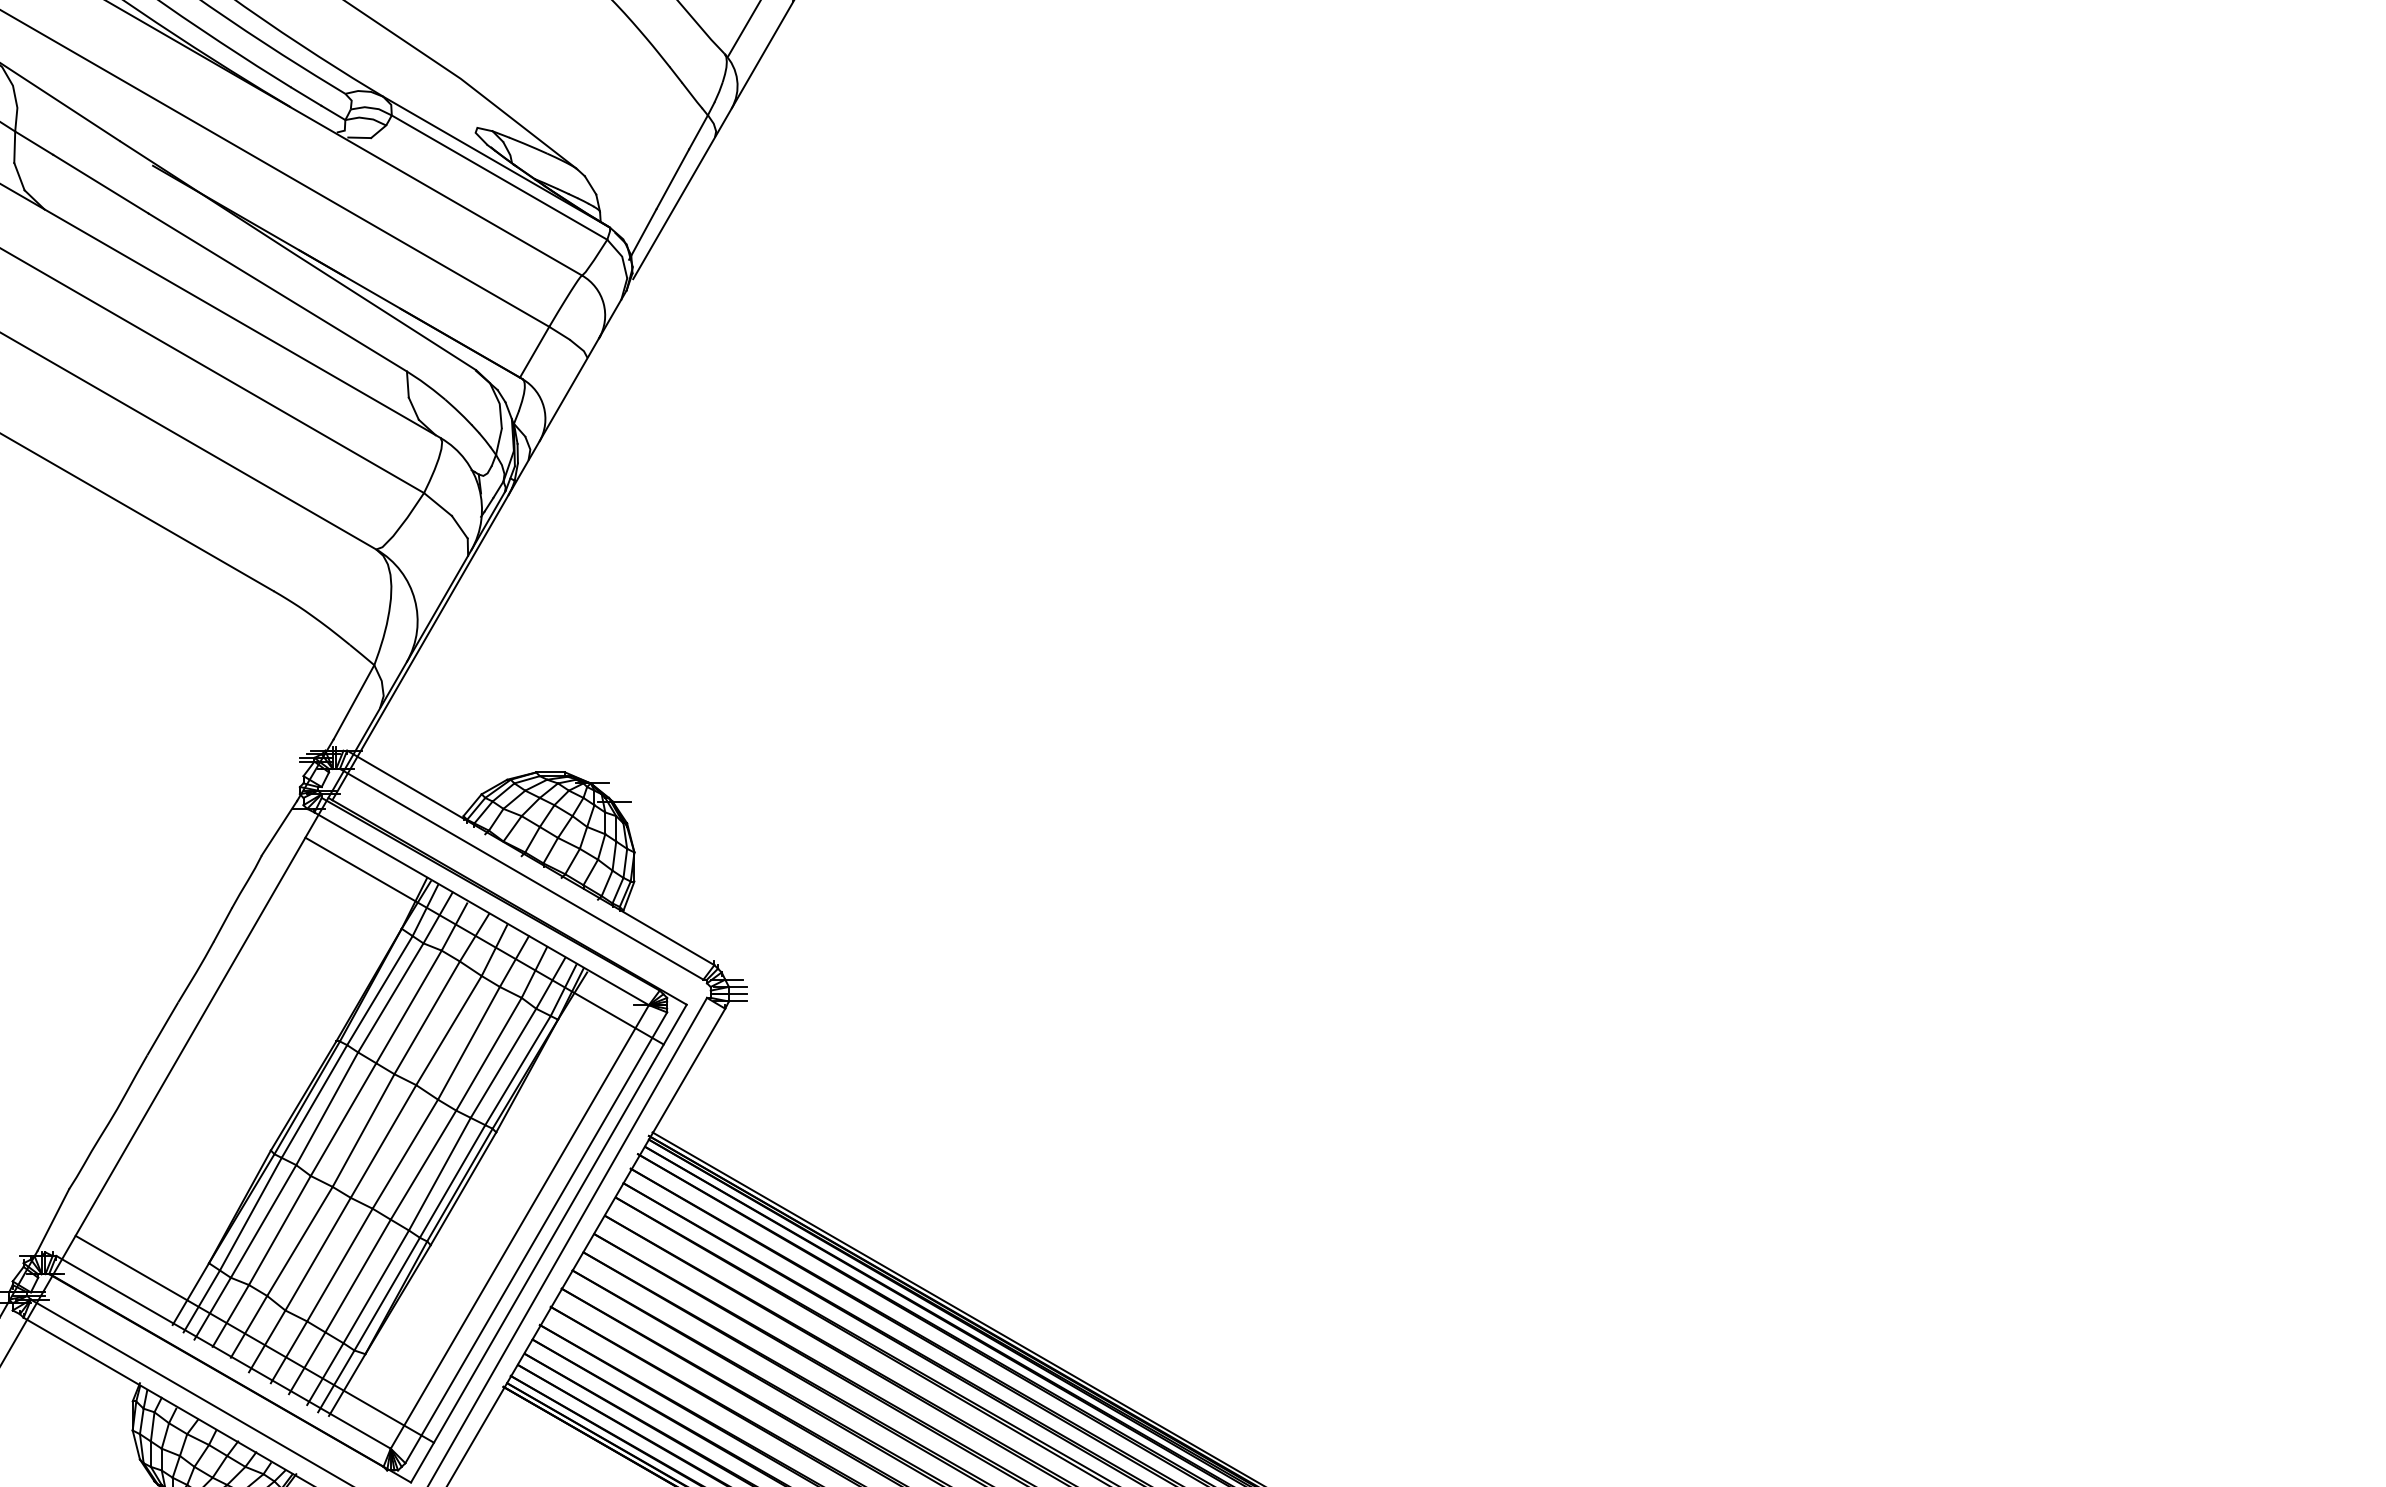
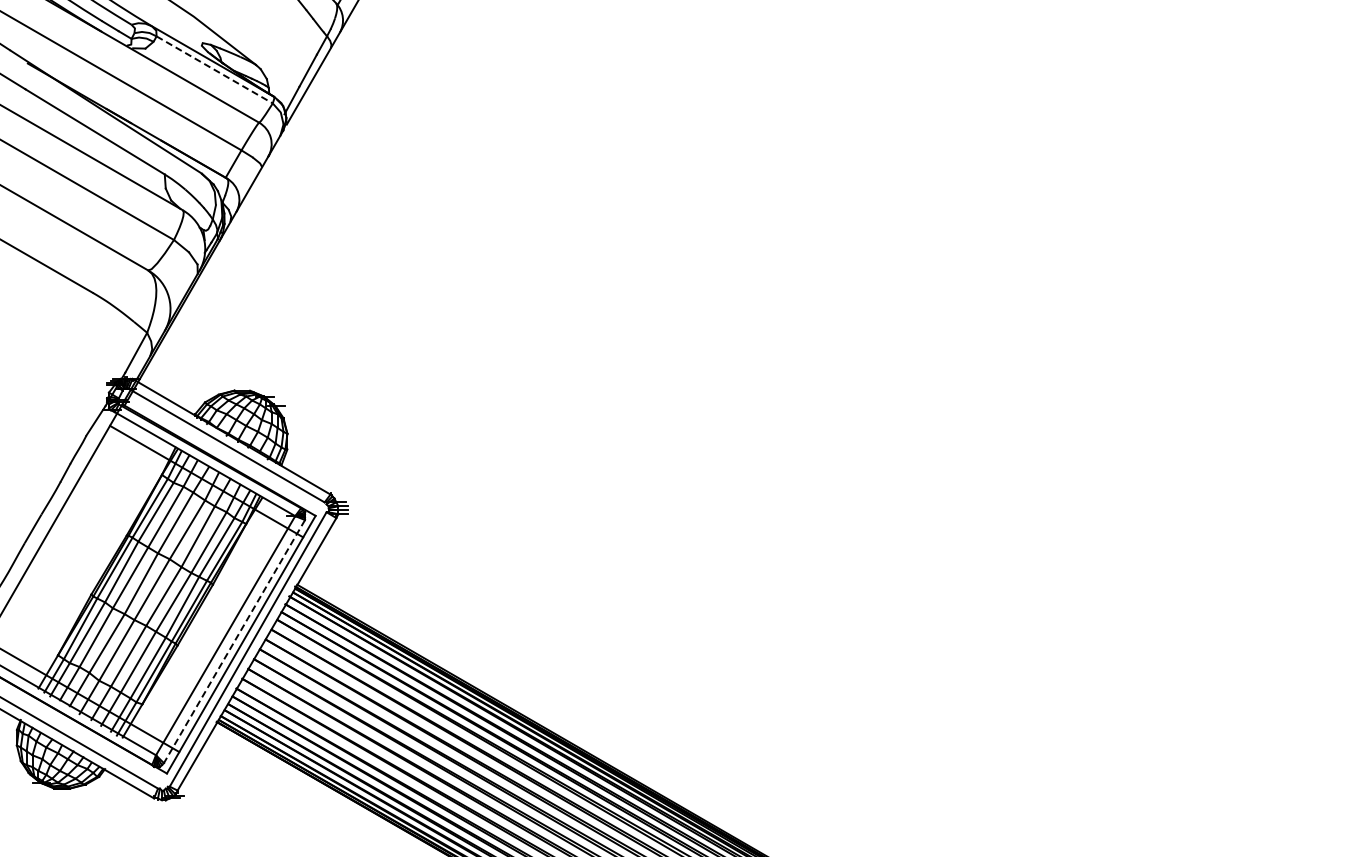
line: (501, 178) -> (215, 70), solid -> dashed
line: (536, 1237) -> (234, 641), solid -> dashed

